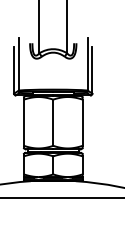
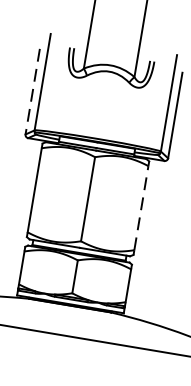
line: (14, 70) -> (33, 92), solid -> dashed
line: (82, 122) -> (141, 207), solid -> dashed

